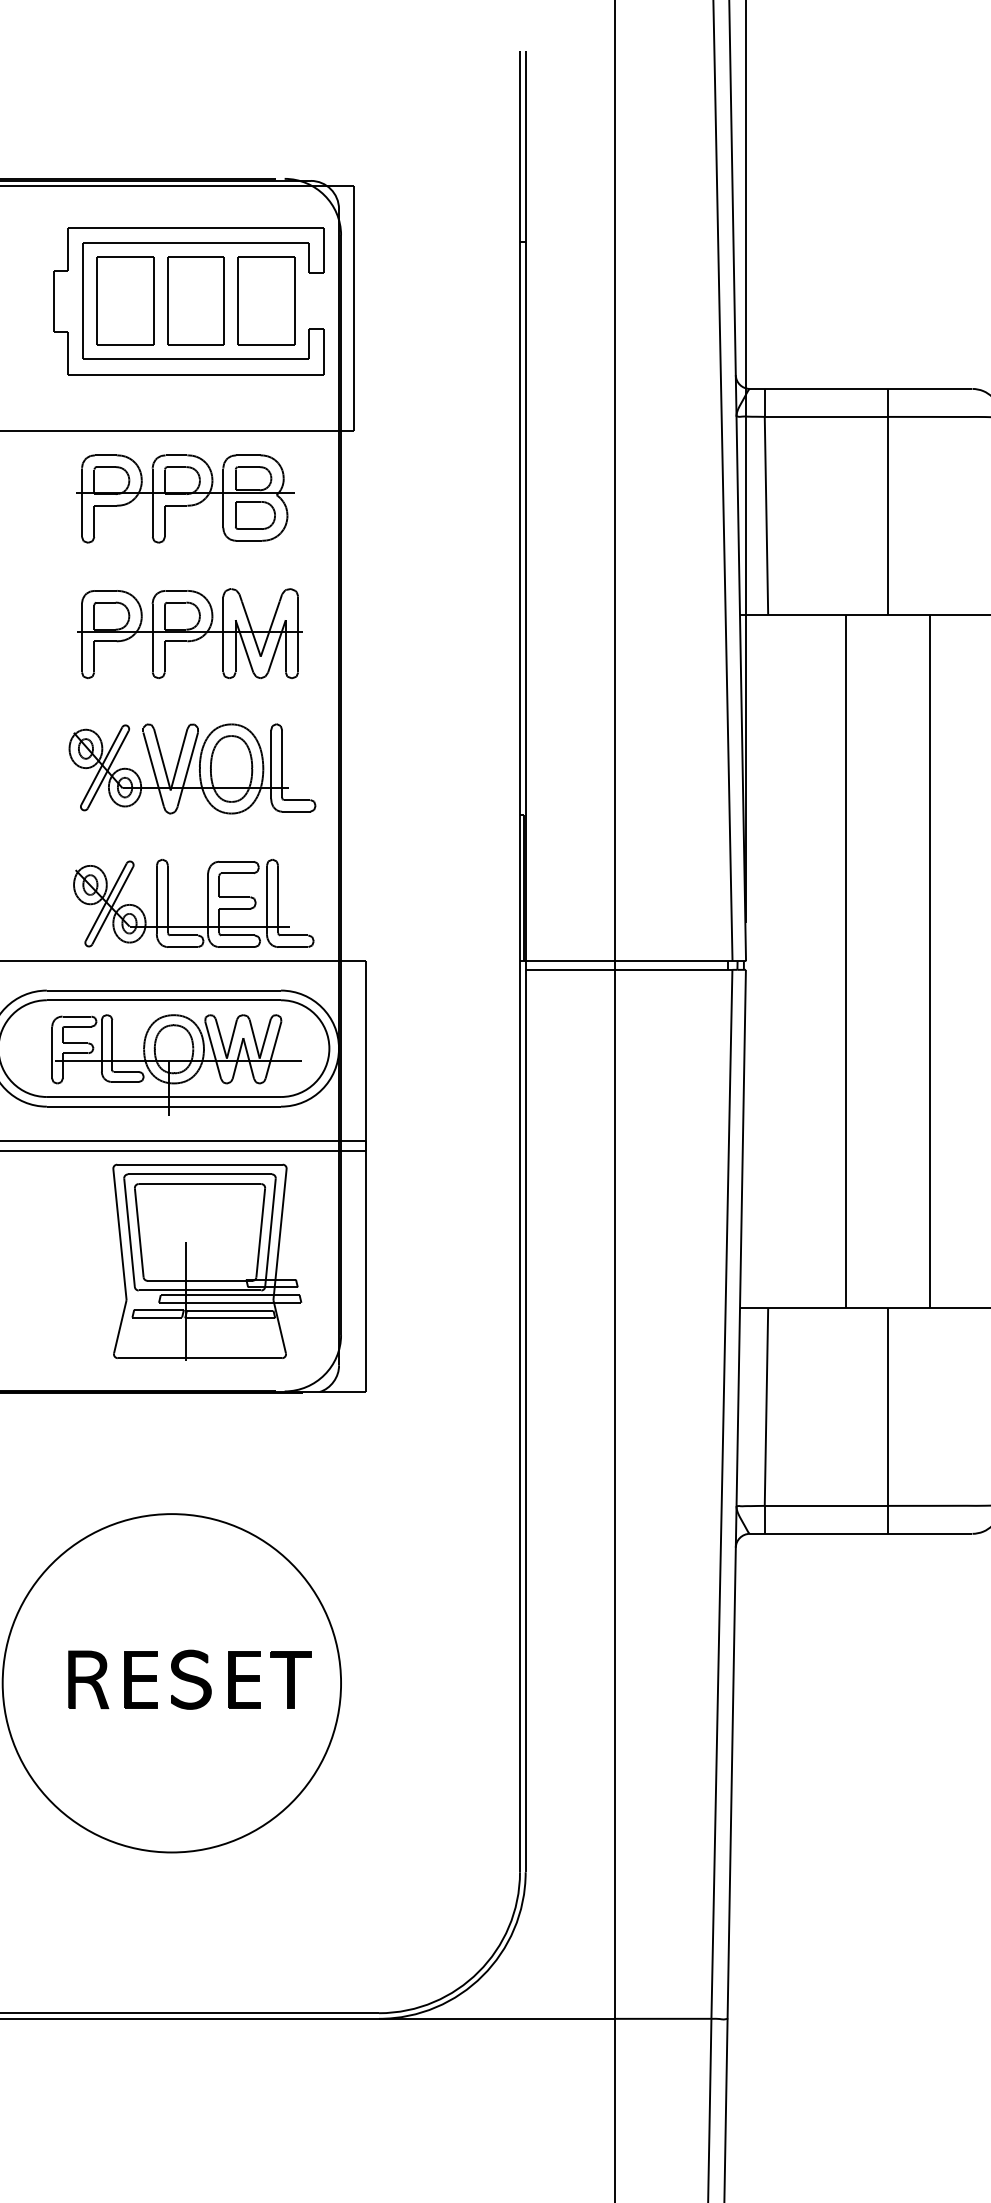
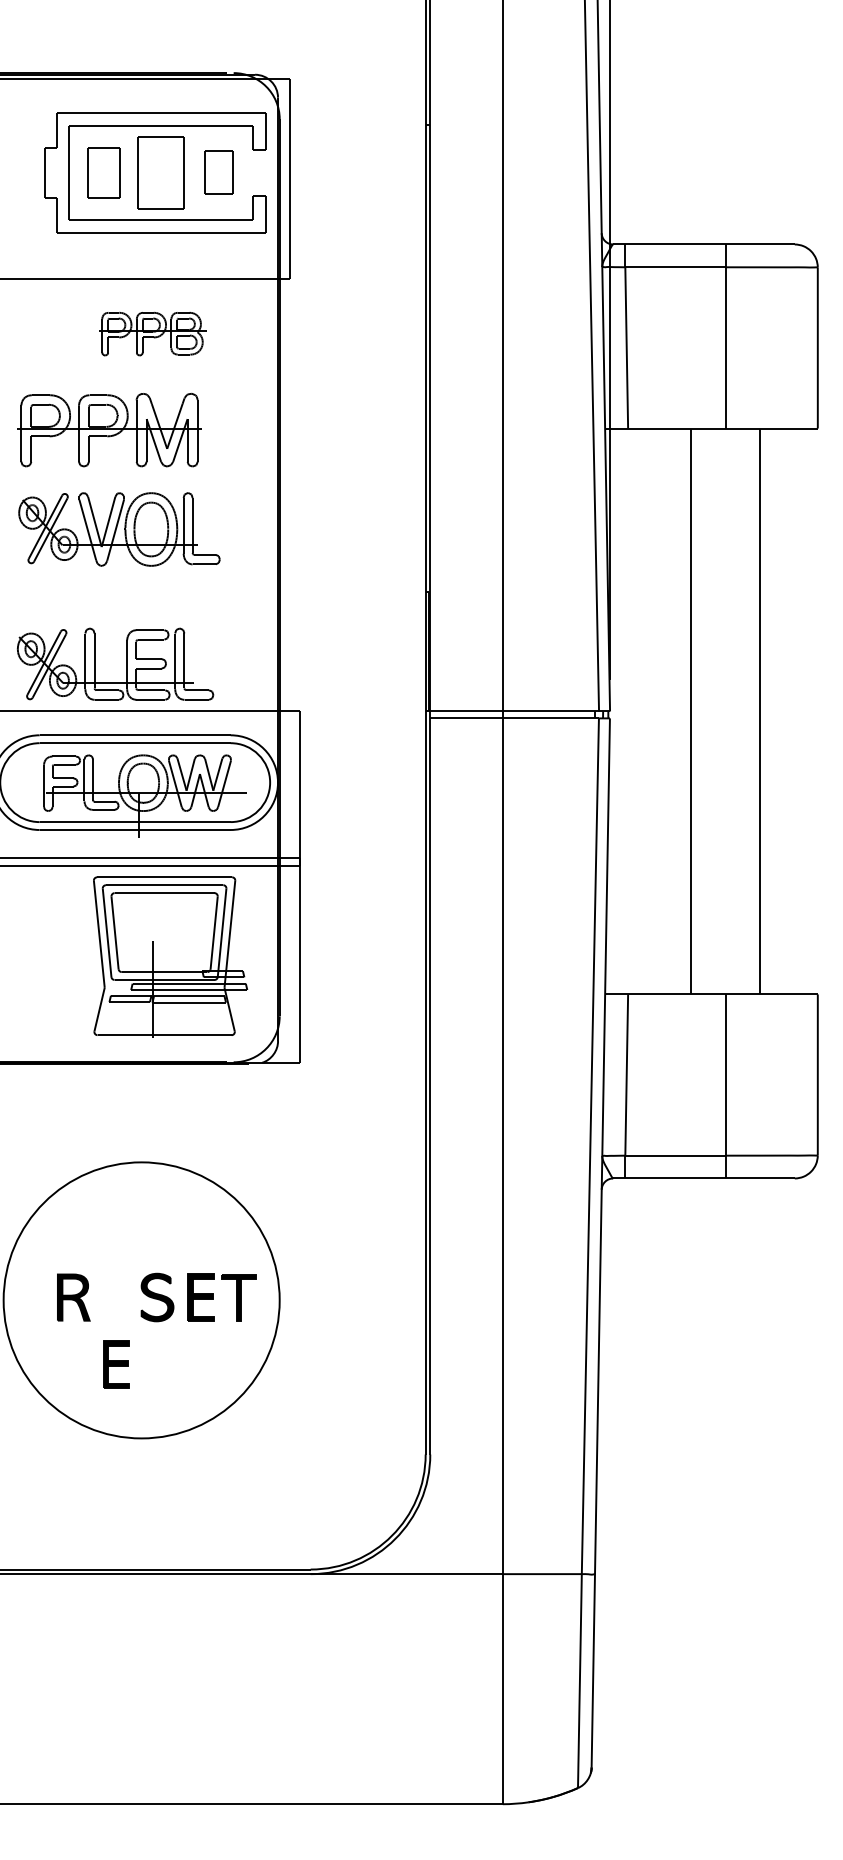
part: (125, 300) -> (103, 172), size x0.7
part: (266, 300) -> (218, 172), size x0.6
part: (185, 498) -> (152, 333), size x0.6
part: (190, 632) -> (109, 429), moved
part: (192, 768) -> (119, 529), moved
part: (207, 902) -> (126, 663), moved
part: (141, 1679) -> (116, 1364), moved

